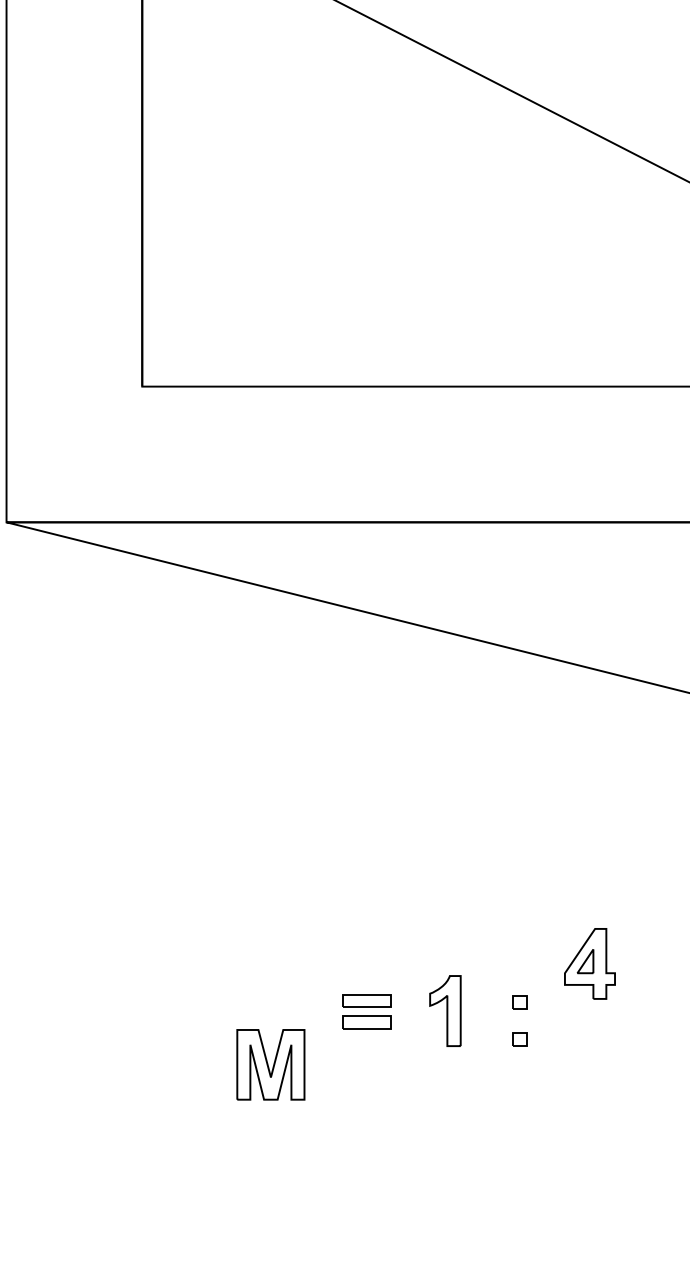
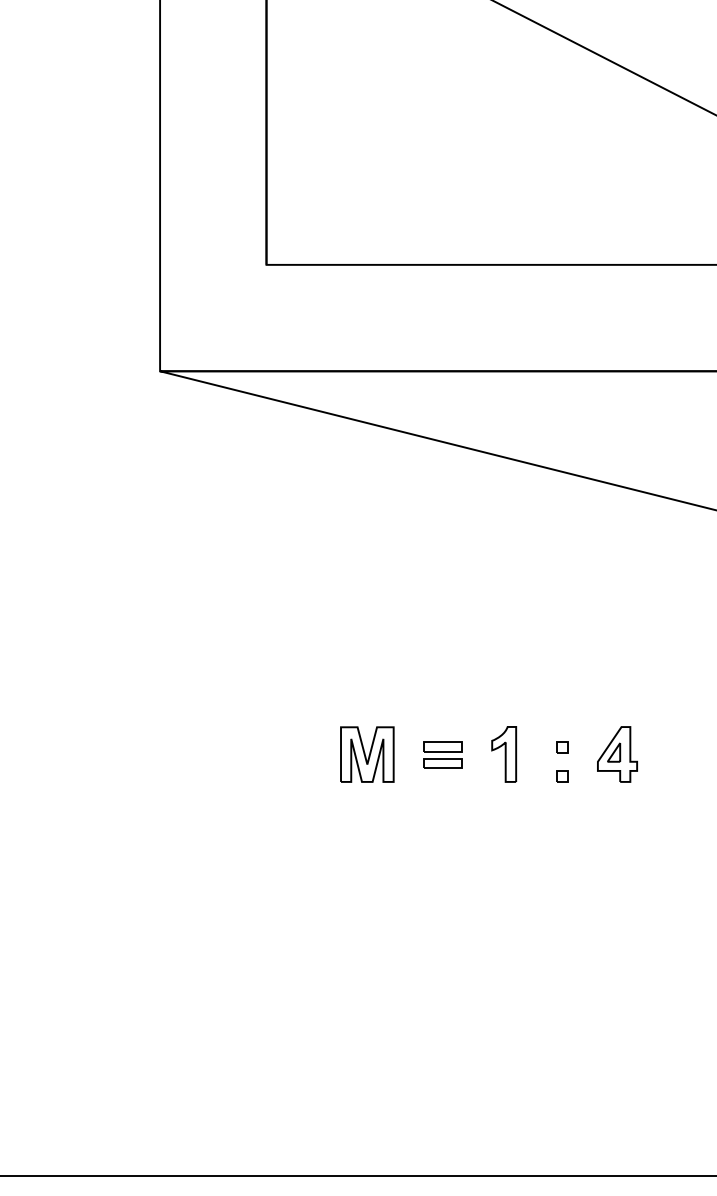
part: (589, 963) -> (617, 754), moved
part: (271, 1064) -> (367, 754), moved

